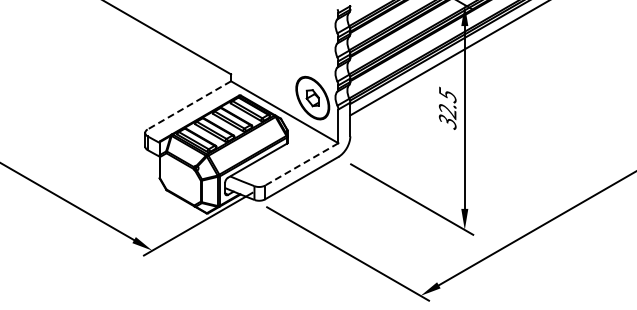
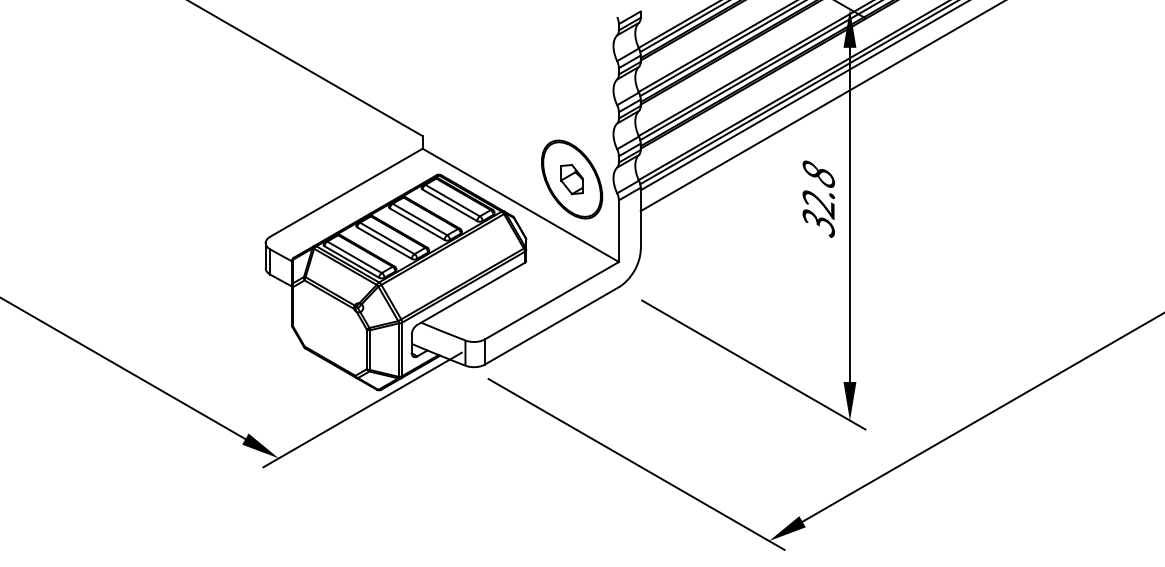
text: (447, 94) -> (818, 172), 32.5 -> 32.8
line: (188, 105) -> (344, 193), dashed -> solid
line: (301, 164) -> (551, 300), dashed -> solid

